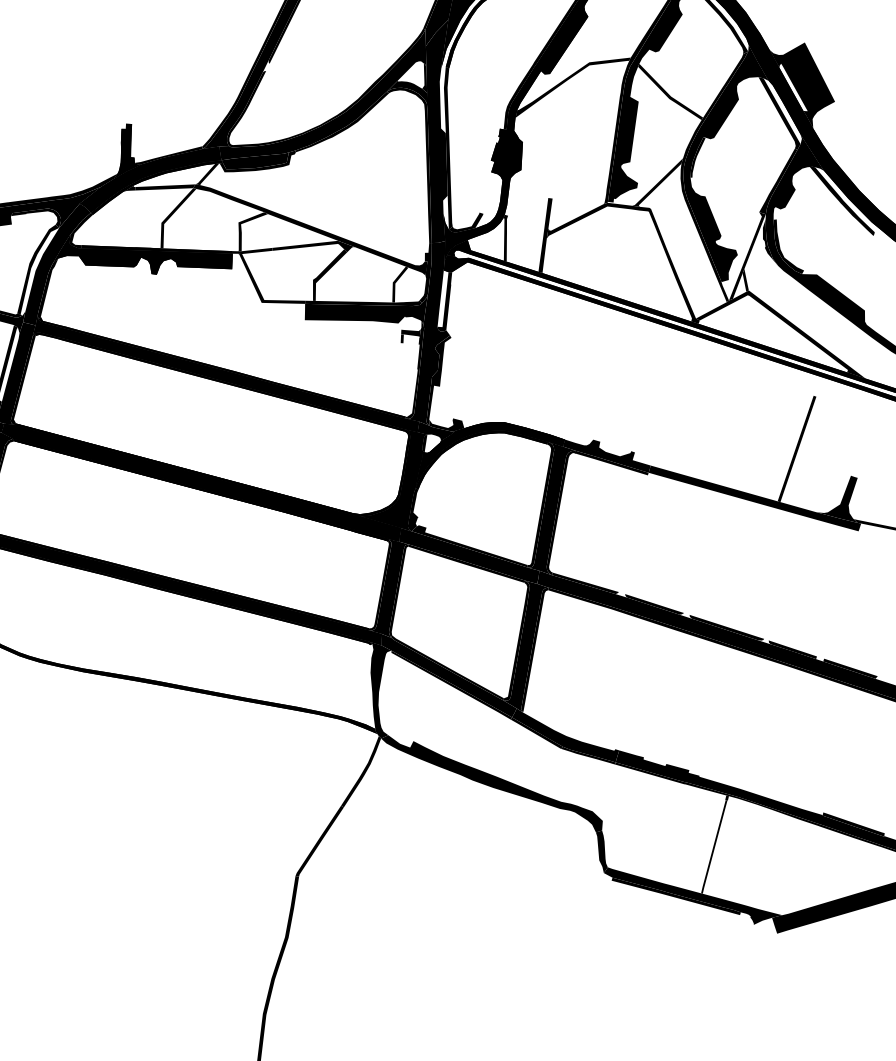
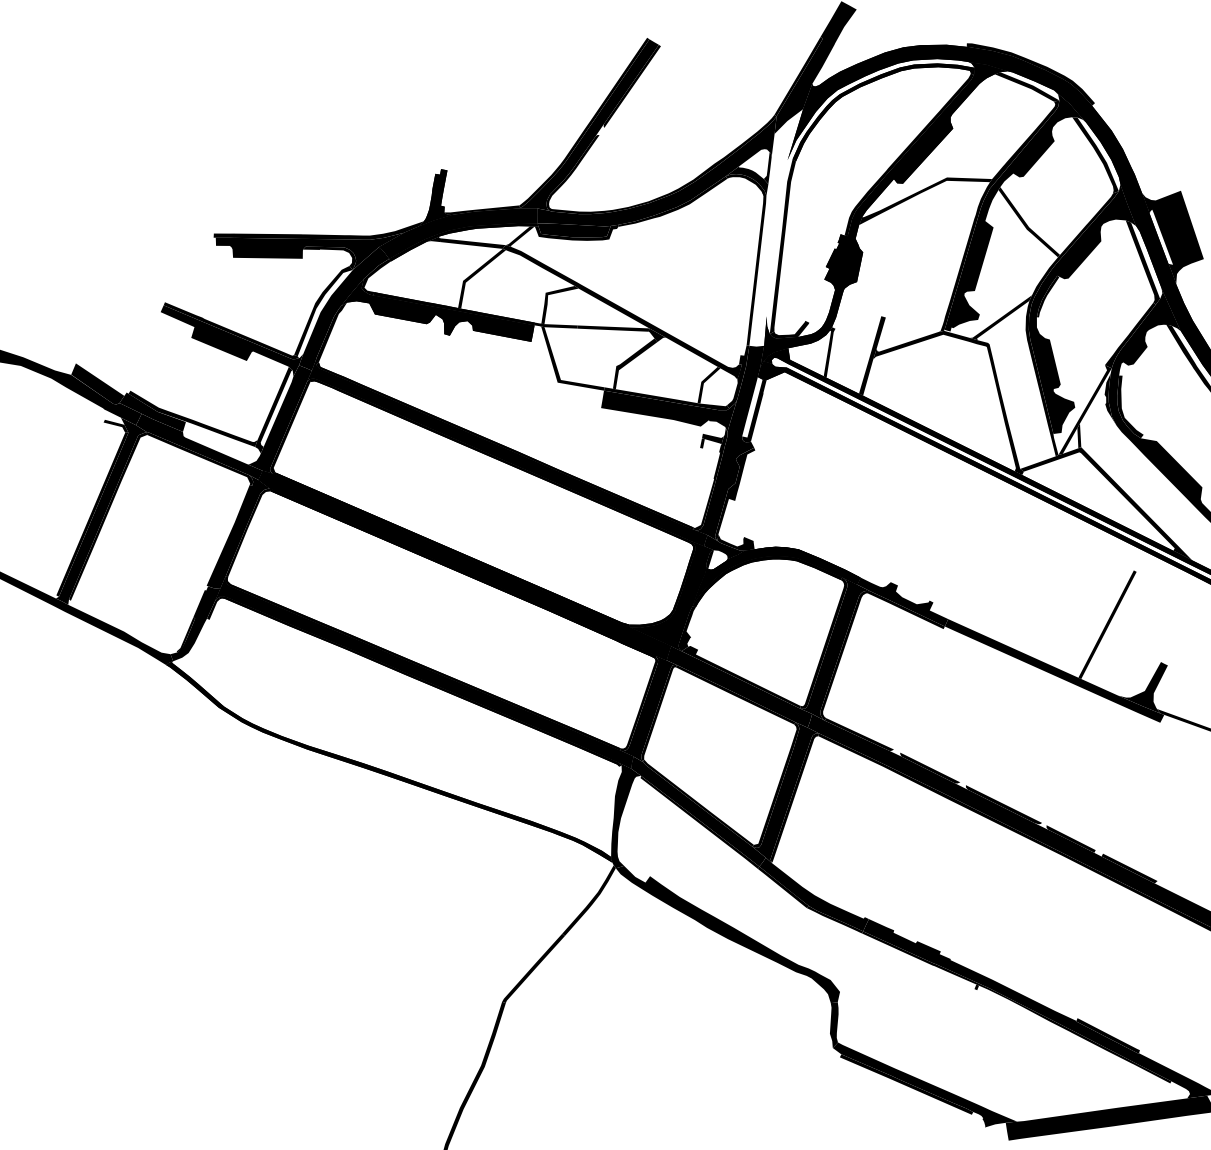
fill: (440, 131) -> (776, 227), removed
fill: (713, 846) -> (954, 1037), removed

